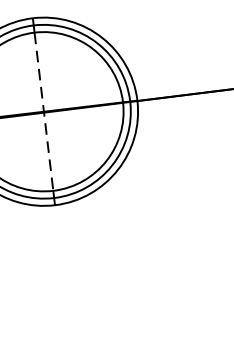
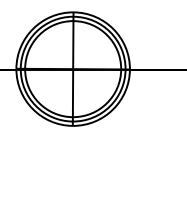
line: (44, 112) -> (73, 69), dashed -> solid

